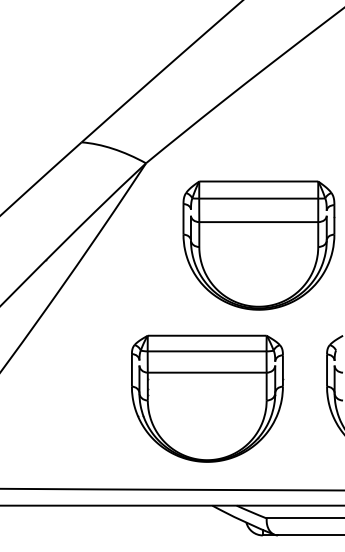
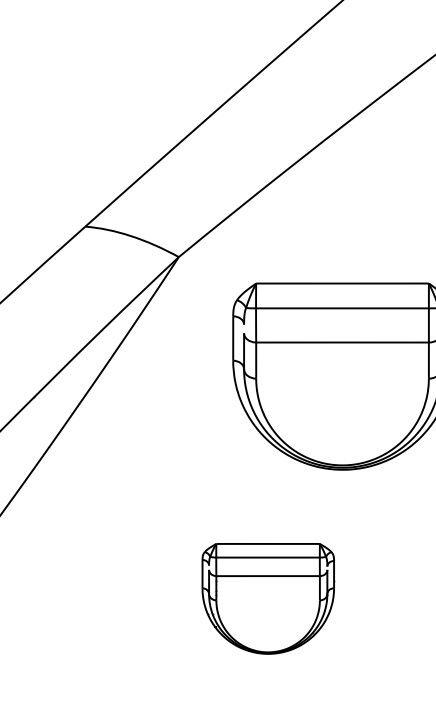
part: (207, 398) -> (268, 598), size x0.6

